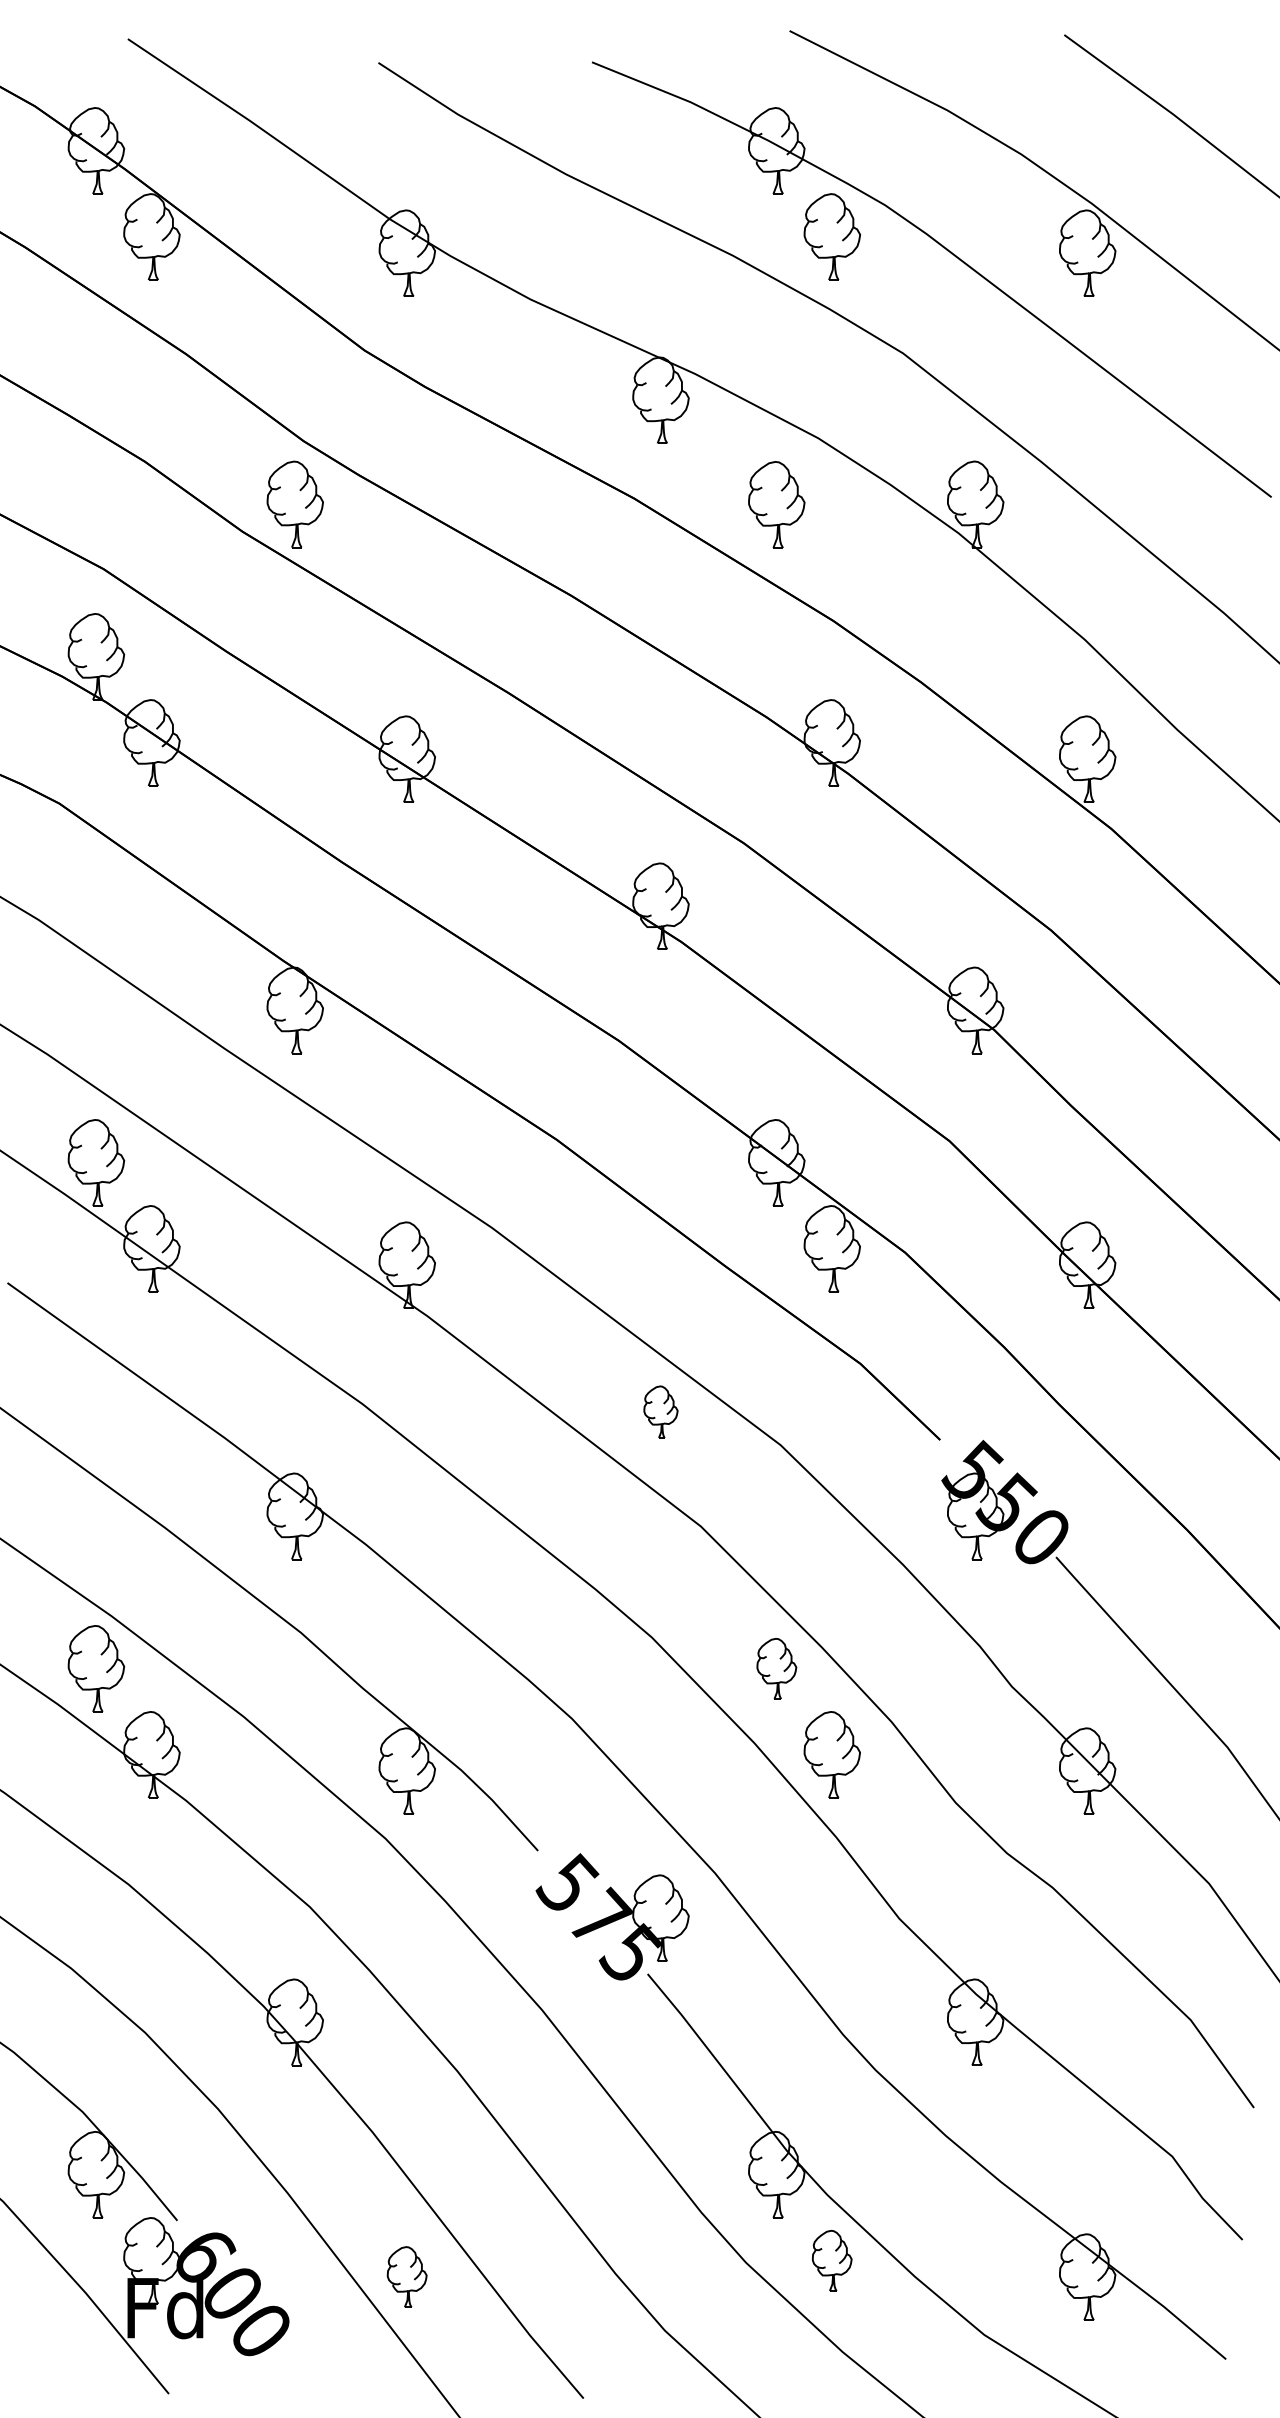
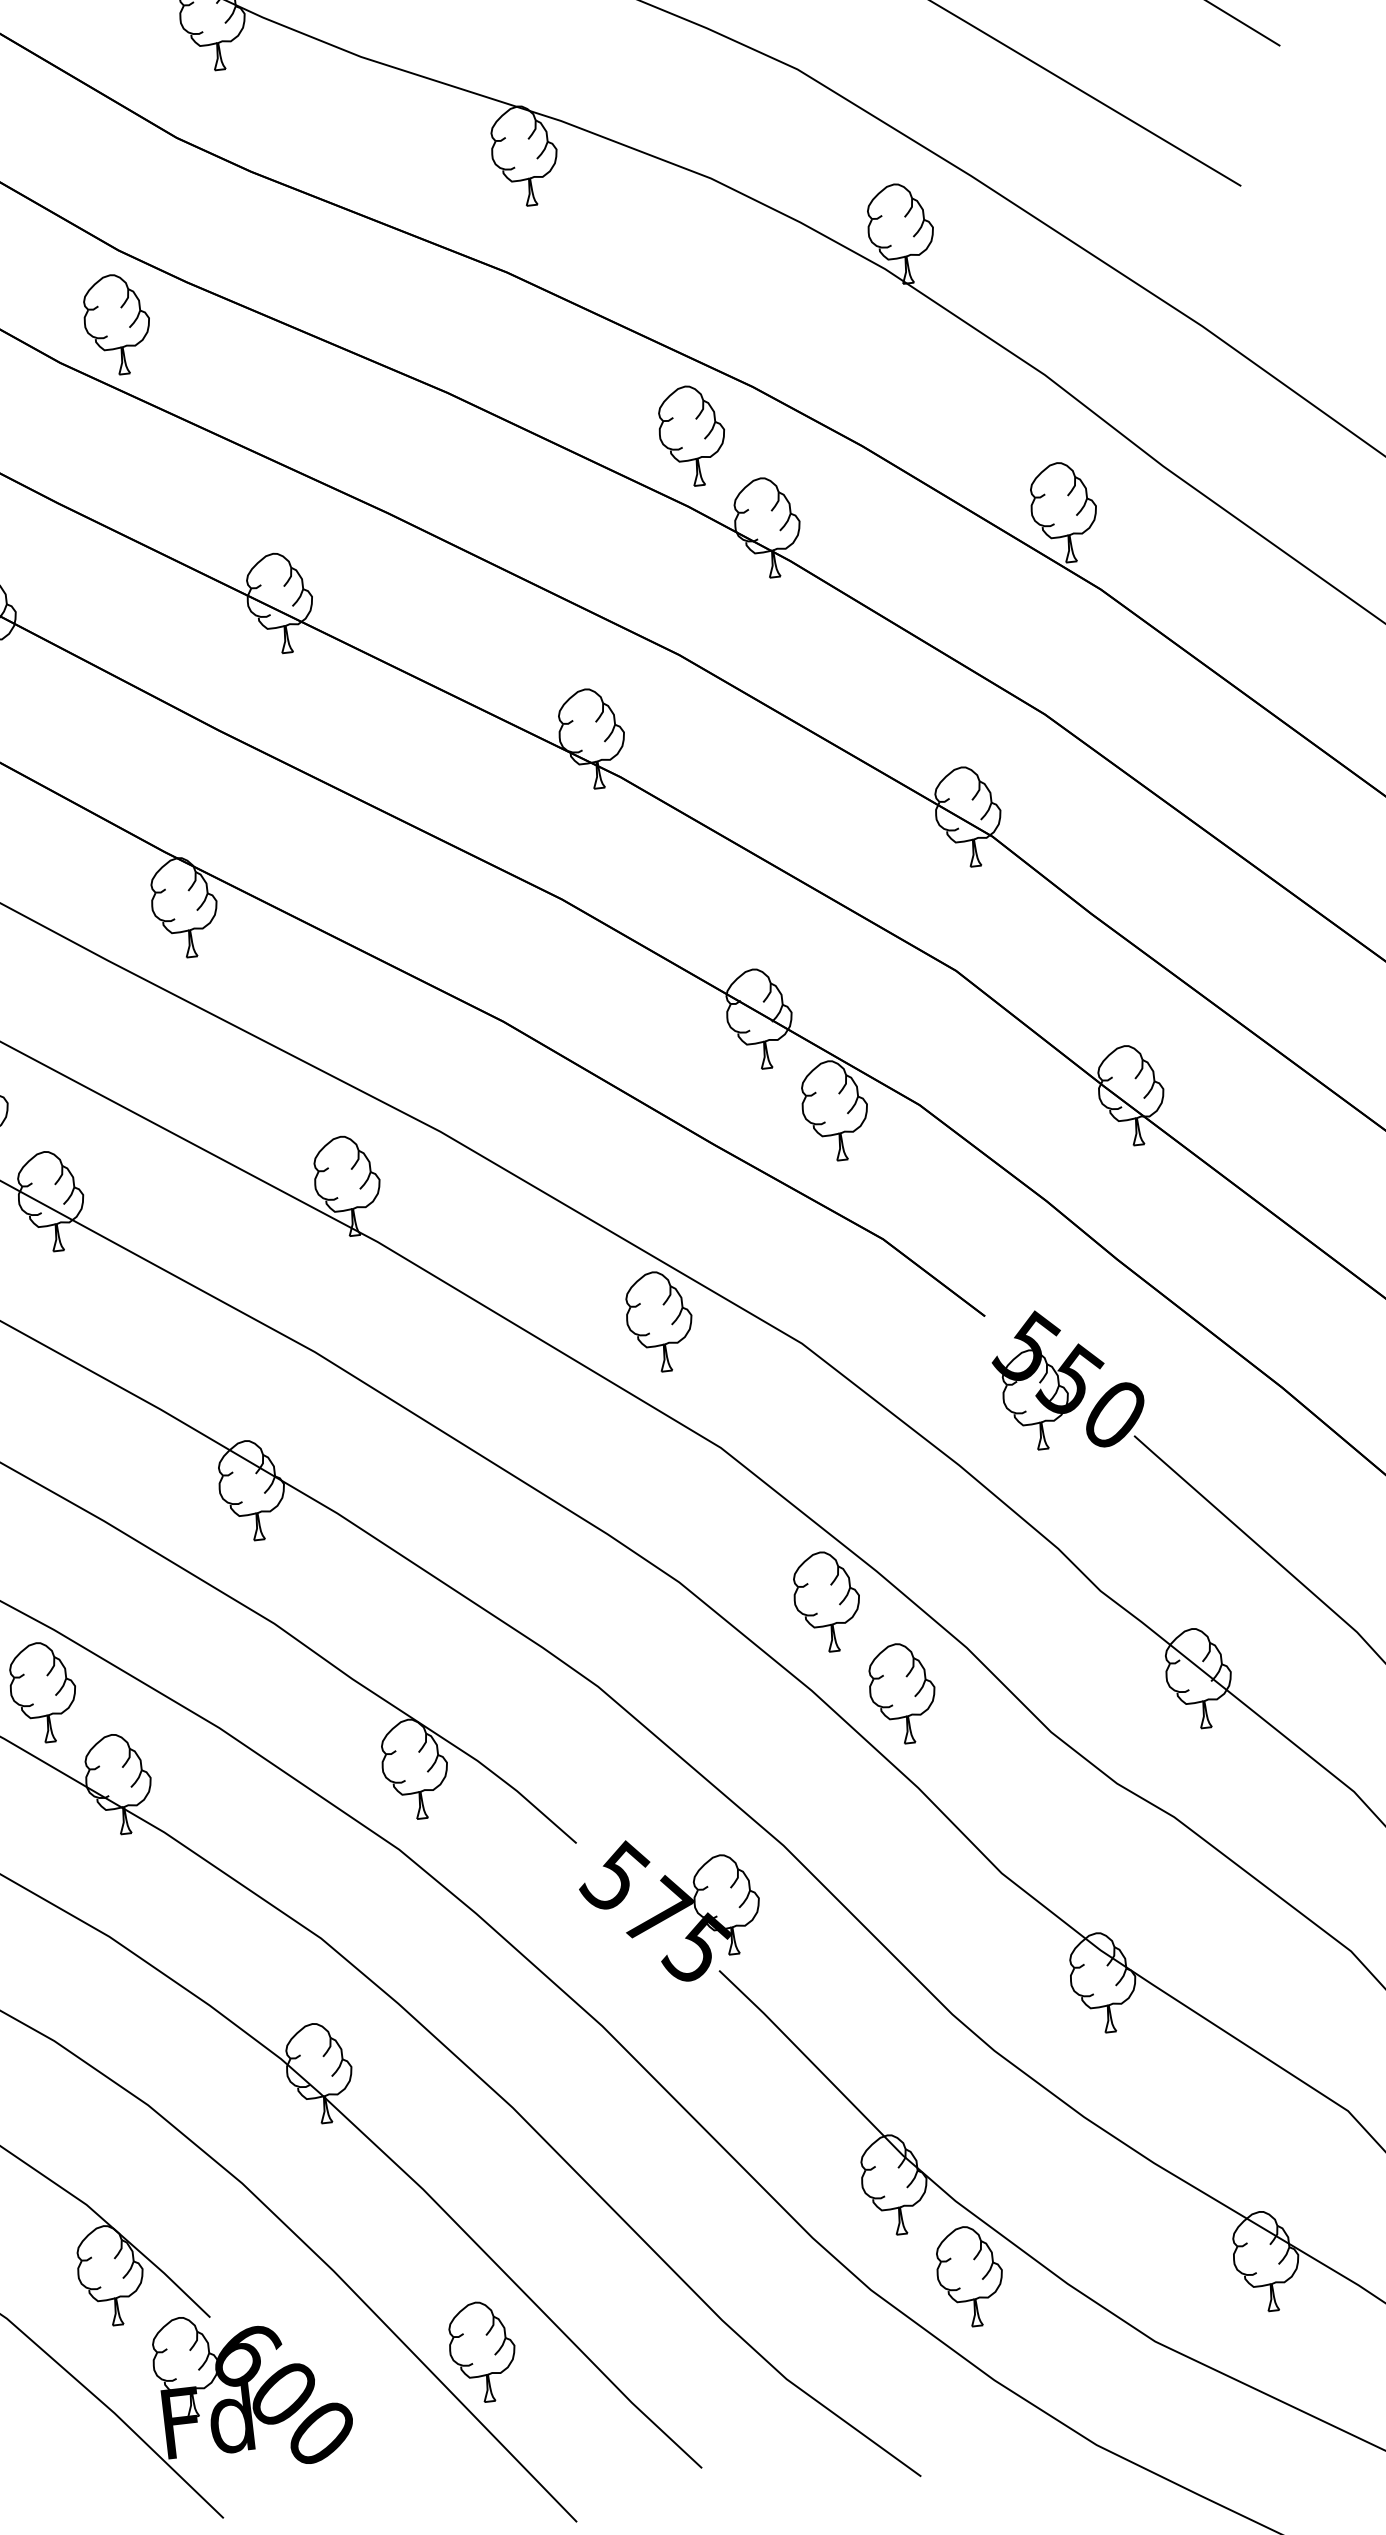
part: (776, 504) -> (692, 435), moved
part: (660, 1411) -> (659, 1320), size x1.67
part: (776, 1668) -> (826, 1601), size x1.43
part: (831, 2260) -> (969, 2276), size x1.43
part: (406, 2276) -> (481, 2351), size x1.43

